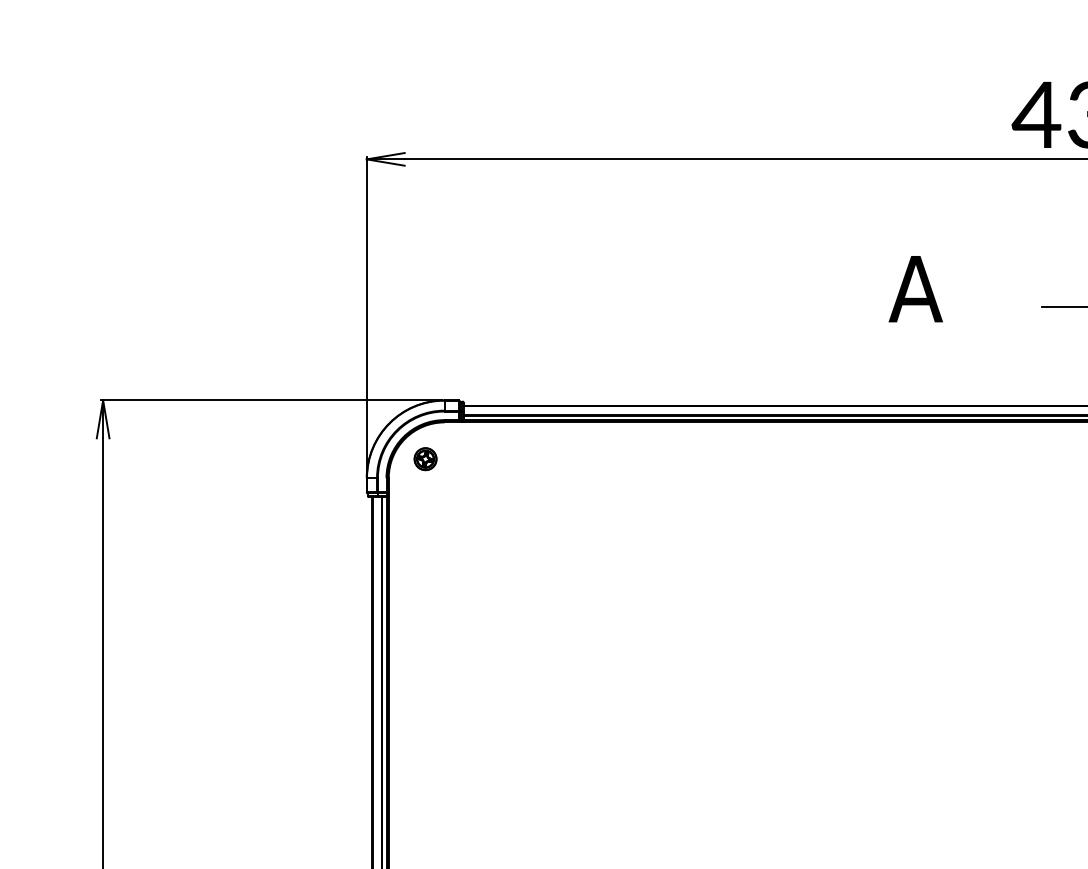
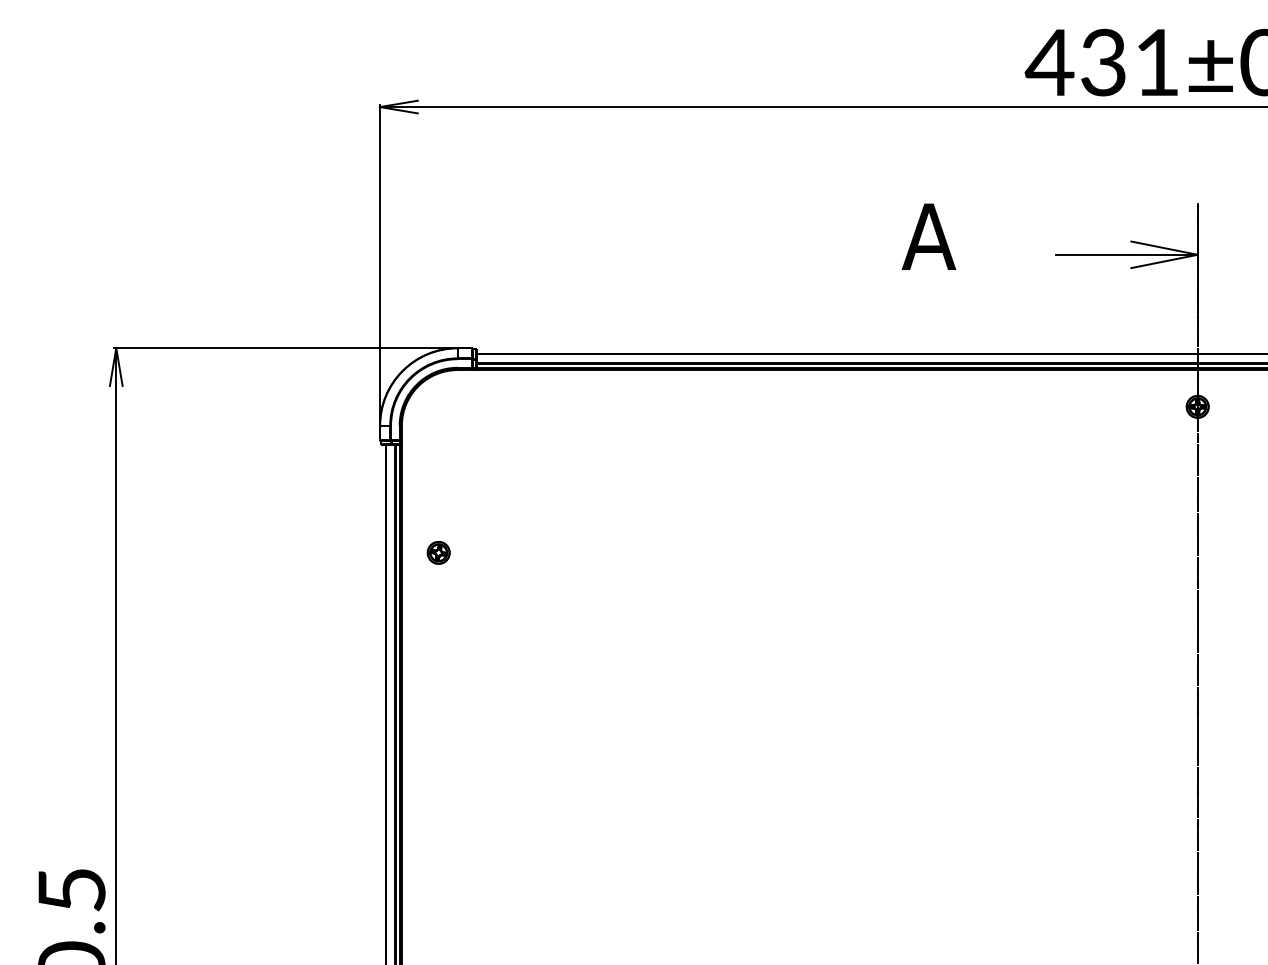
part: (425, 458) -> (438, 552), moved

